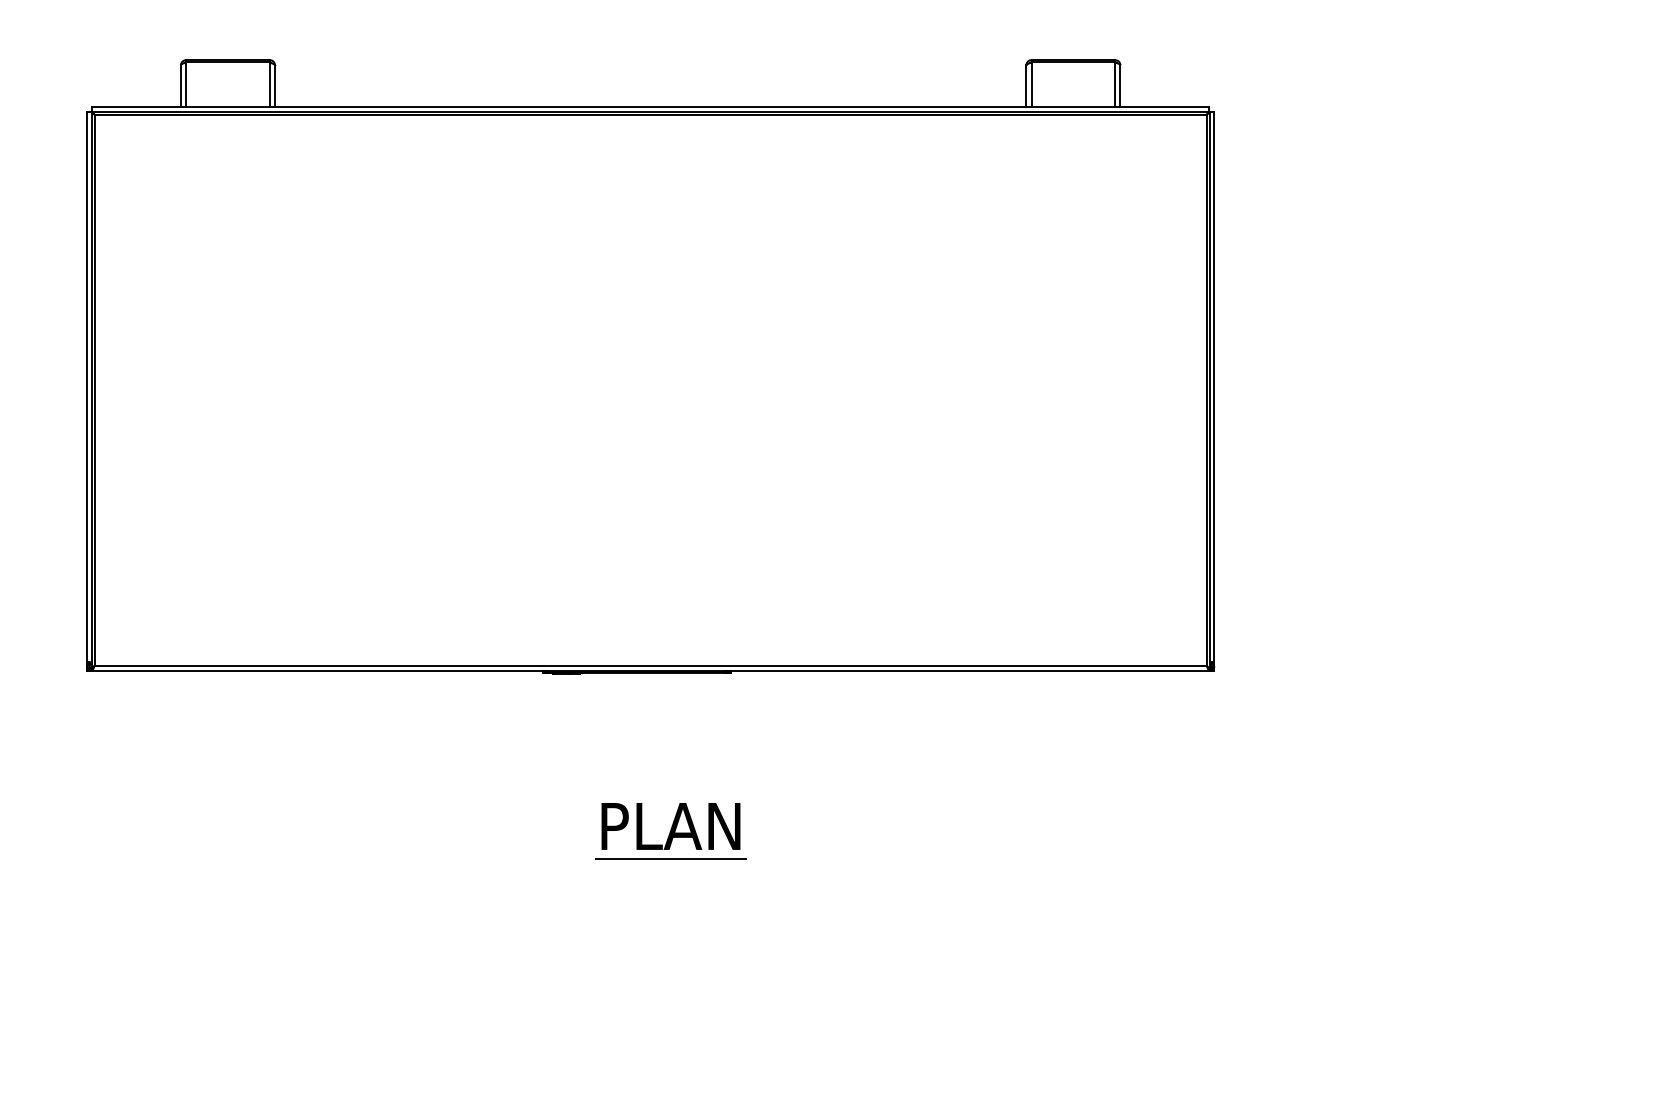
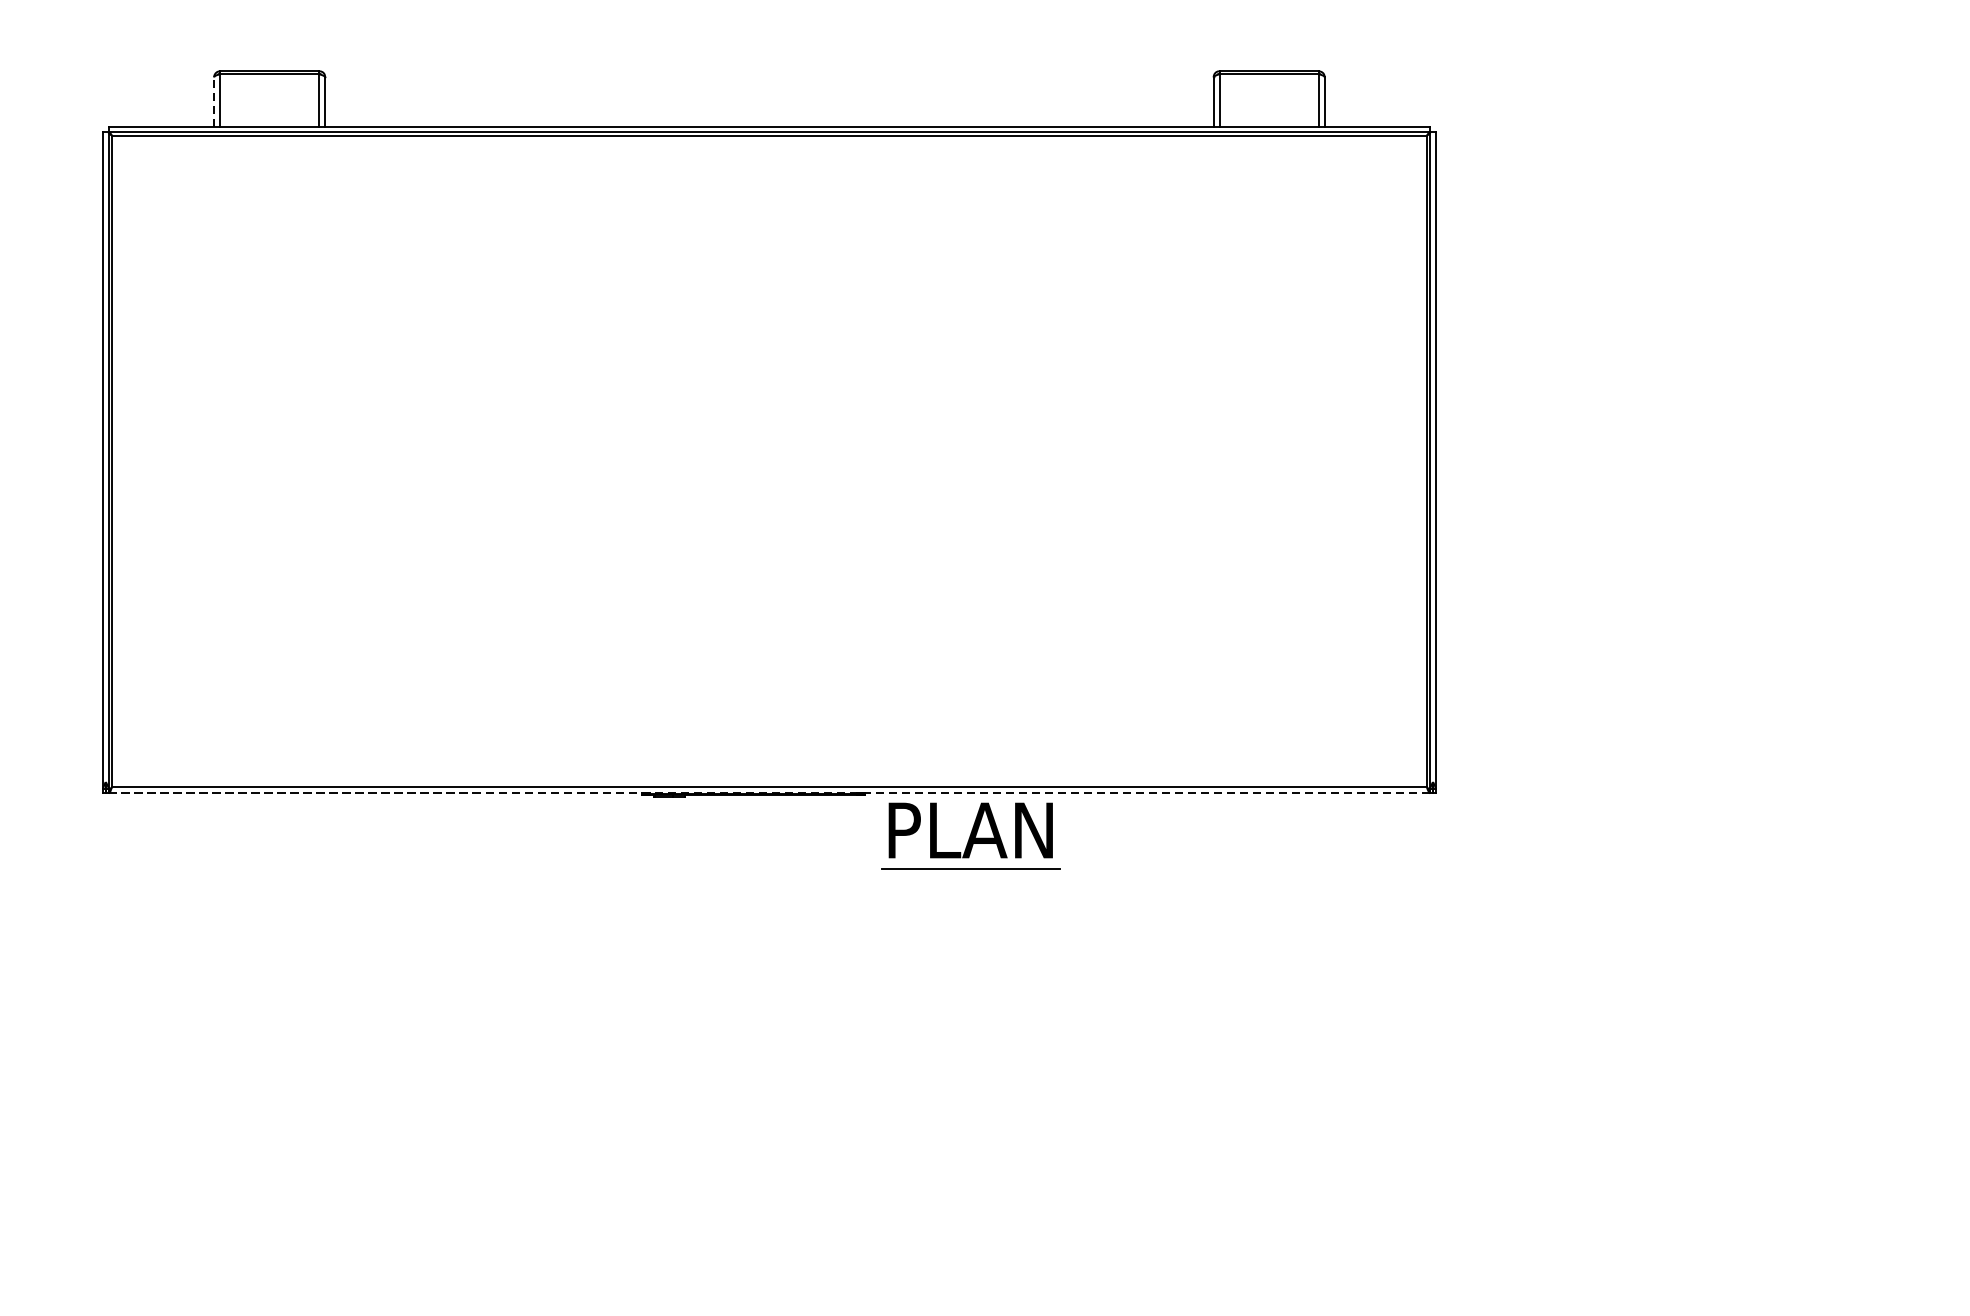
line: (181, 86) -> (214, 102), solid -> dashed
line: (650, 670) -> (769, 792), solid -> dashed
part: (670, 831) -> (970, 836), moved

